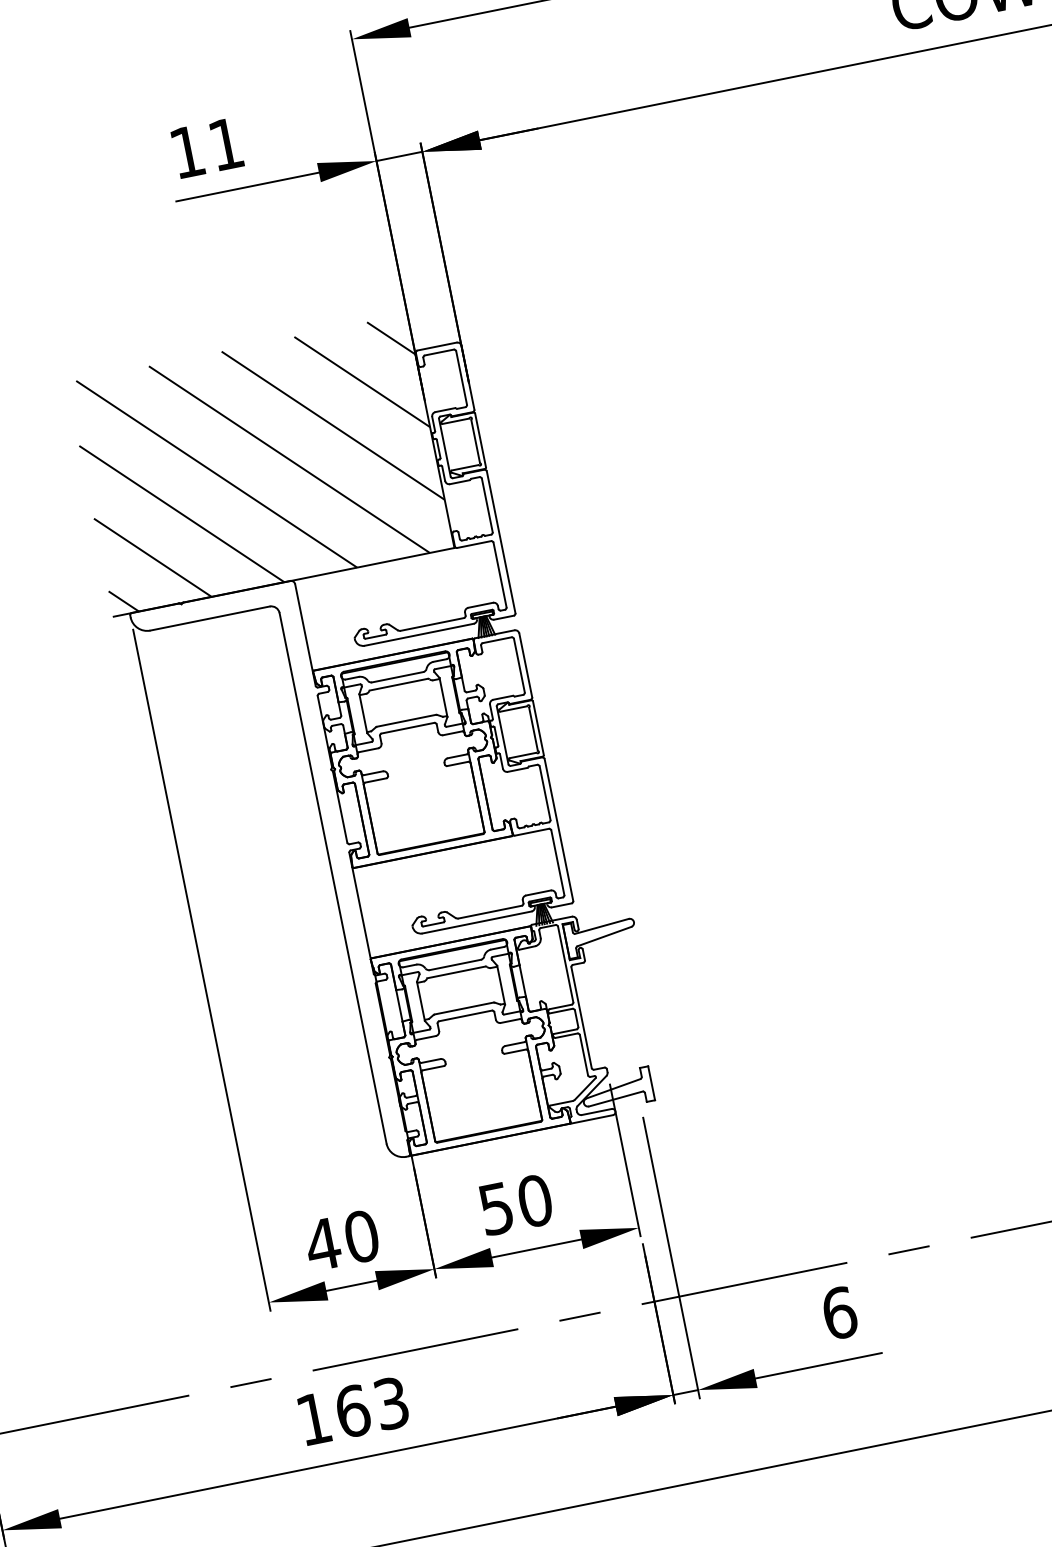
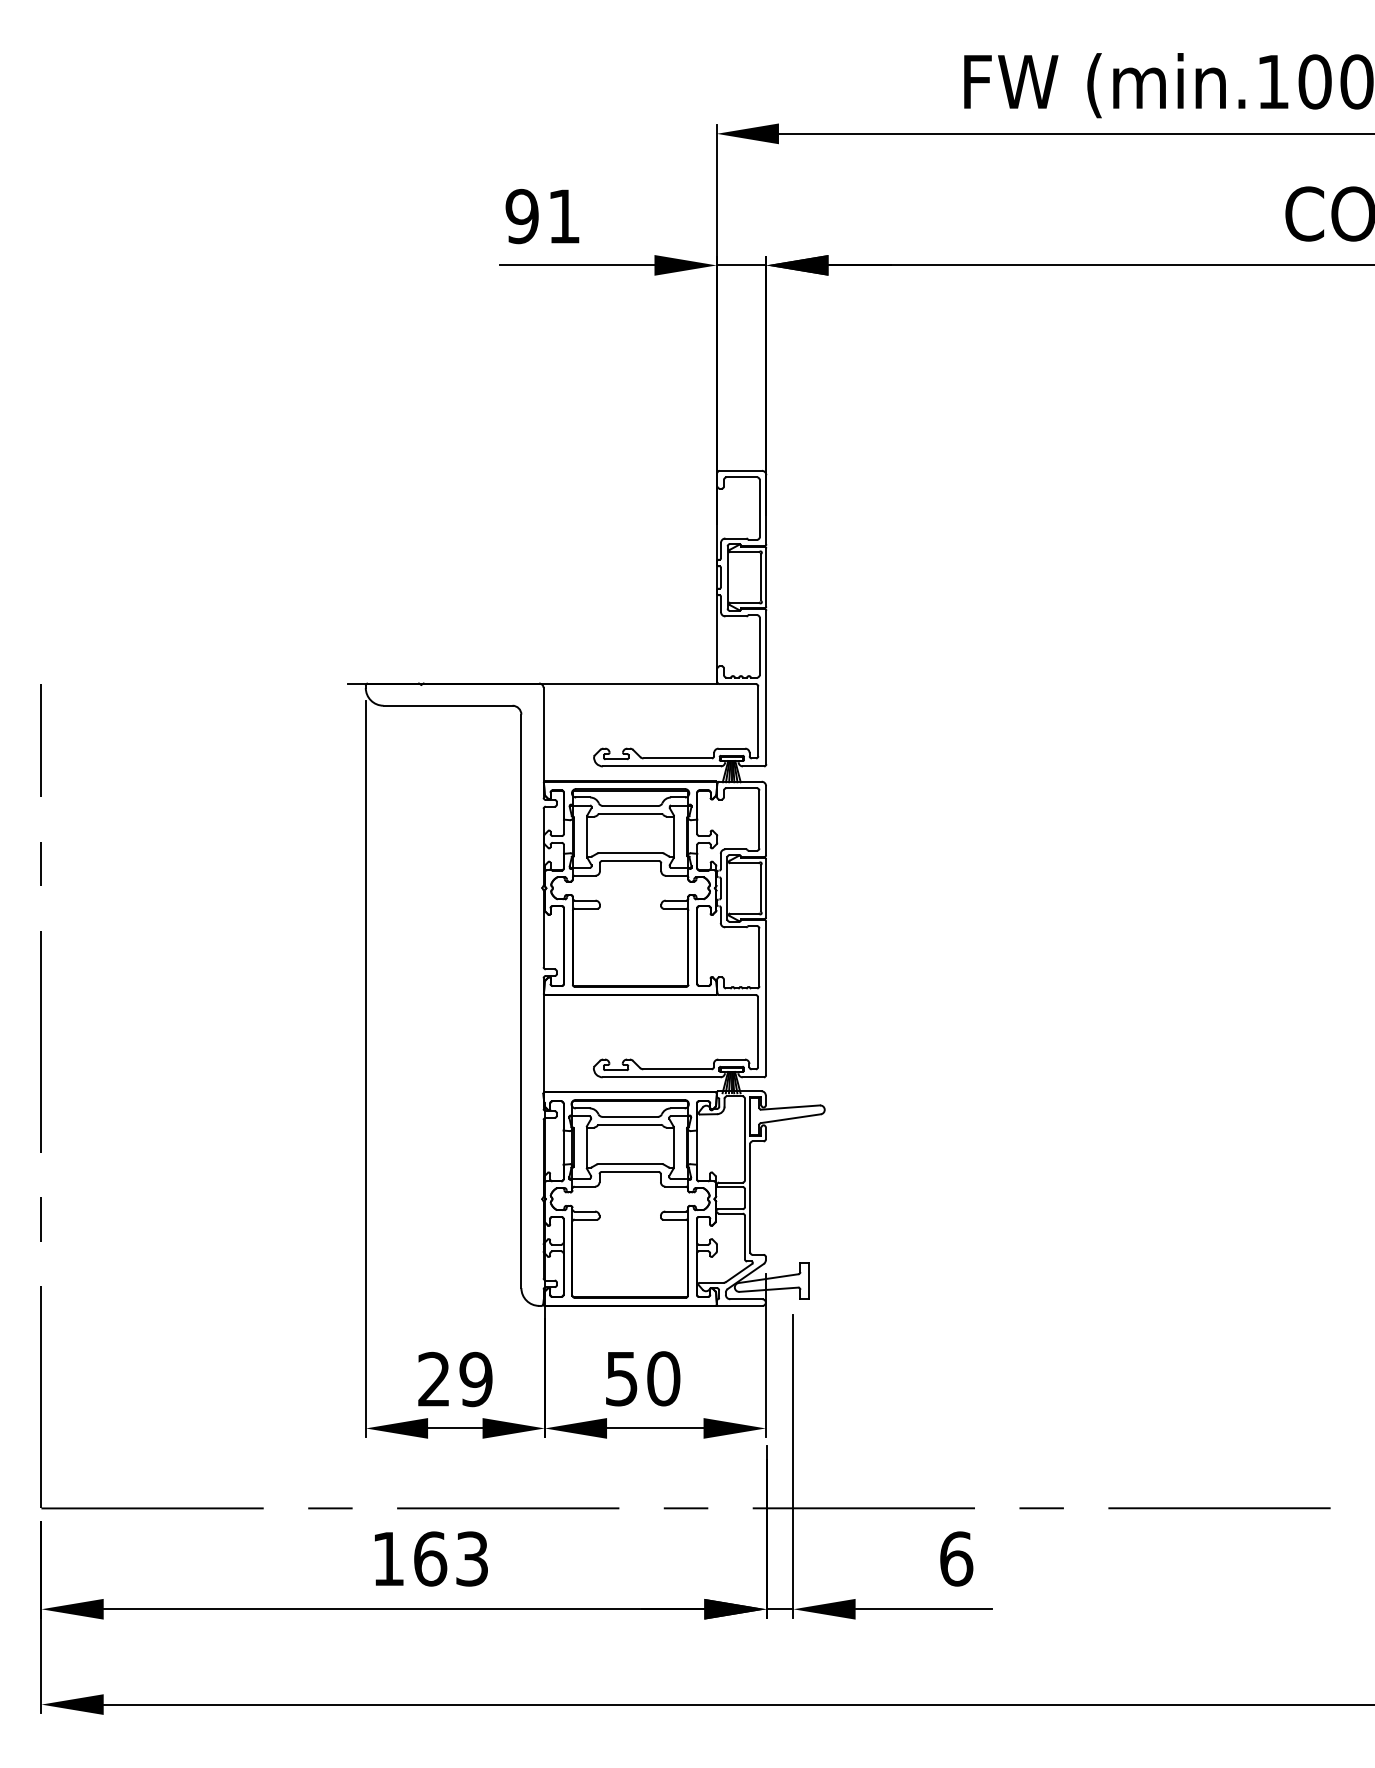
text: (186, 152) -> (521, 216), 11 -> 91
hatch: (260, 464) -> (532, 556), removed
text: (341, 1240) -> (454, 1379), 40 -> 29

